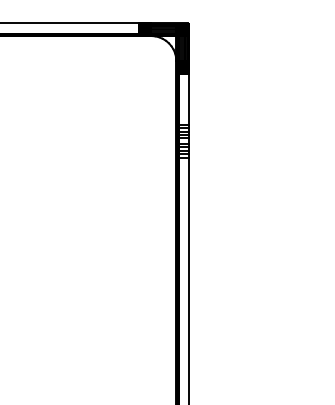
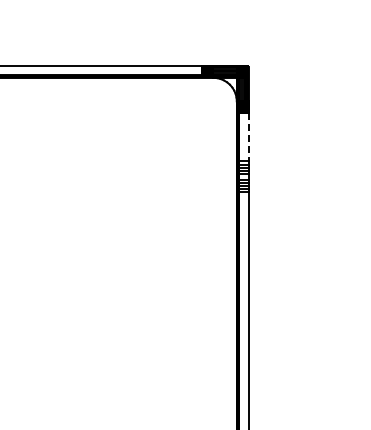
line: (188, 99) -> (248, 137), solid -> dashed

